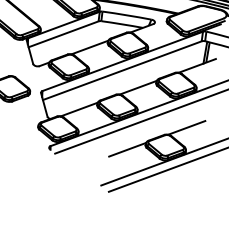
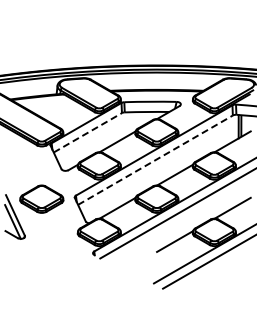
line: (64, 34) -> (88, 132), solid -> dashed
line: (122, 70) -> (155, 159), solid -> dashed

